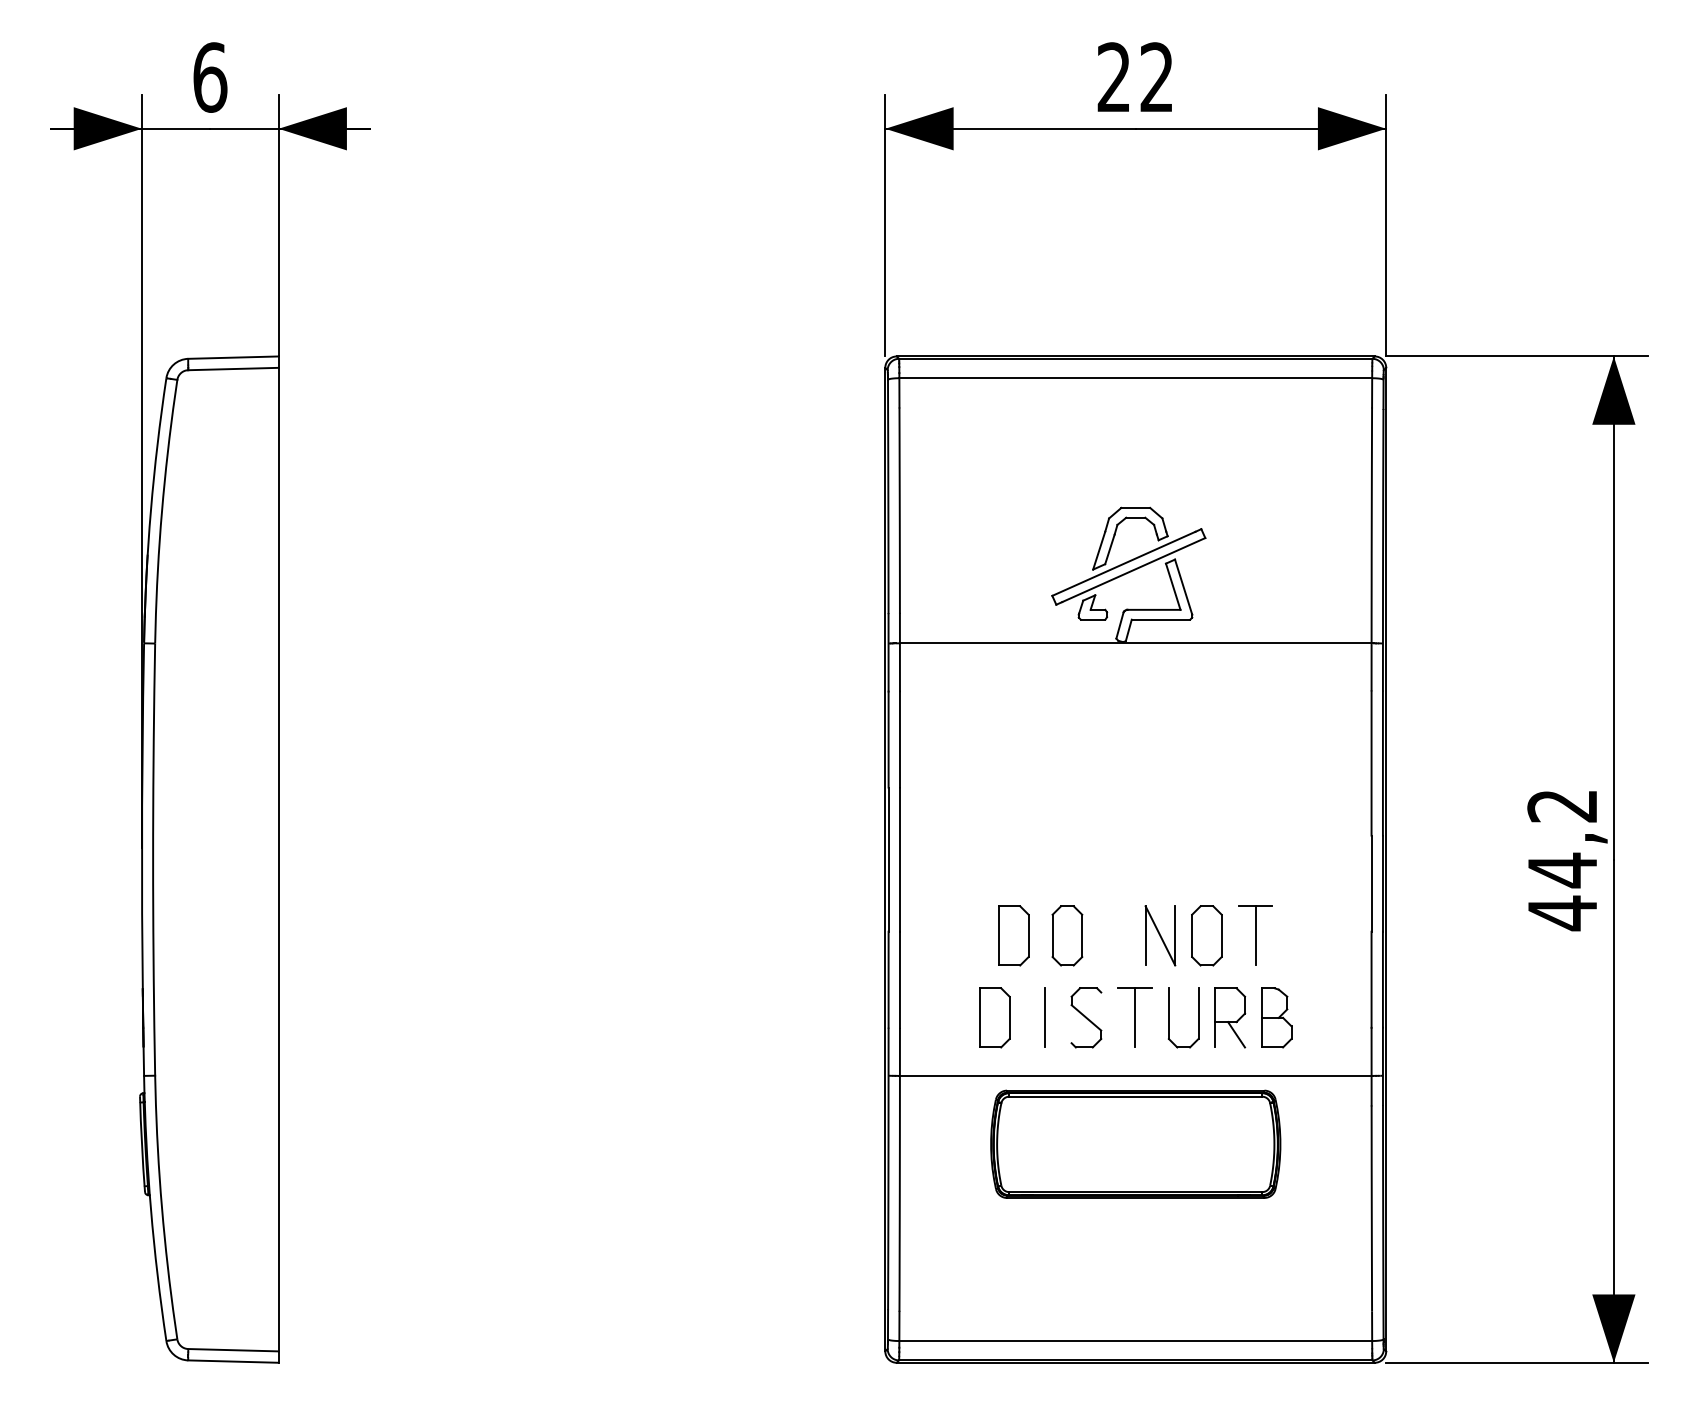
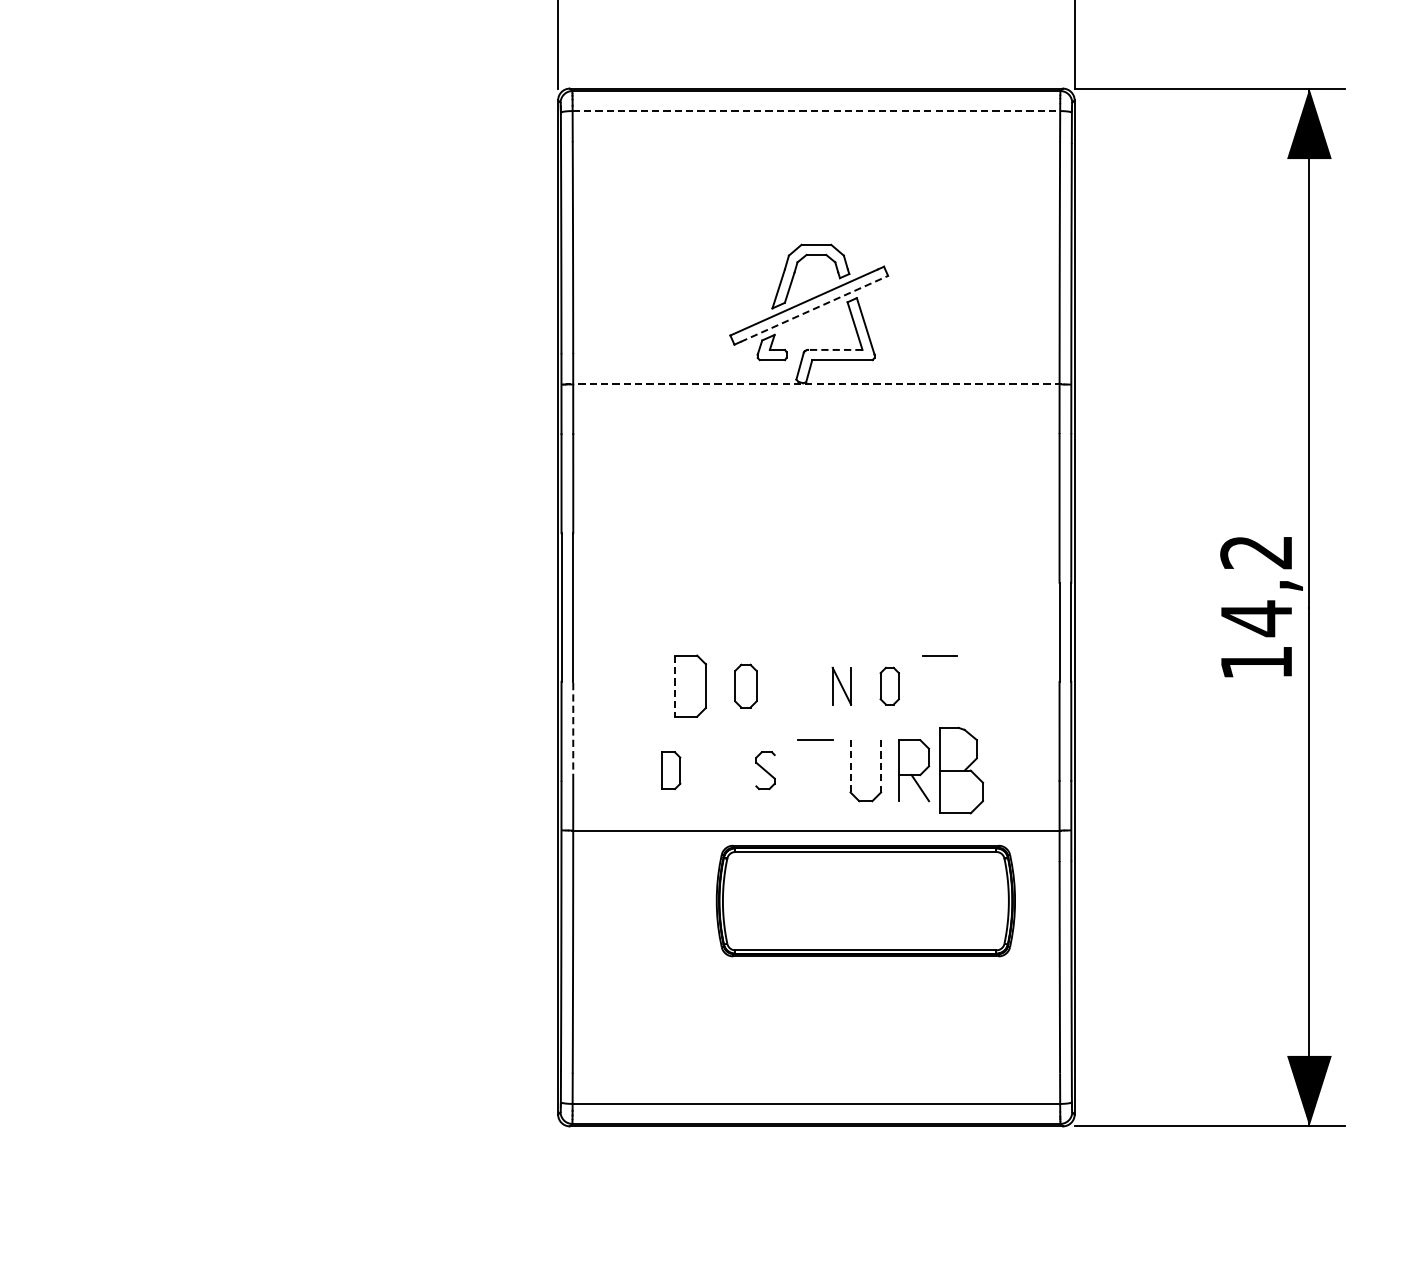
line: (1136, 378) -> (817, 111), solid -> dashed
line: (1134, 569) -> (815, 308), solid -> dashed
line: (1153, 609) -> (834, 349), solid -> dashed
line: (1136, 643) -> (817, 384), solid -> dashed
text: (1562, 913) -> (1256, 663), 44,2 -> 14,2
line: (999, 935) -> (675, 685), solid -> dashed
part: (1067, 935) -> (746, 685), size x0.7
part: (1160, 935) -> (841, 685), size x0.6
part: (1206, 935) -> (889, 685), size x0.6
line: (1255, 935) -> (939, 685), removed
line: (899, 979) -> (572, 731), solid -> dashed
line: (1168, 1013) -> (850, 766), solid -> dashed
line: (1198, 1014) -> (881, 767), solid -> dashed
part: (994, 1017) -> (670, 770), size x0.6
line: (1044, 1017) -> (722, 770), removed
part: (1086, 1017) -> (765, 770), size x0.6
line: (1135, 1017) -> (816, 770), removed
part: (1276, 1017) -> (961, 770), size x1.4
part: (1135, 1143) -> (865, 900), moved

